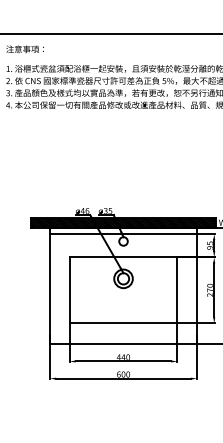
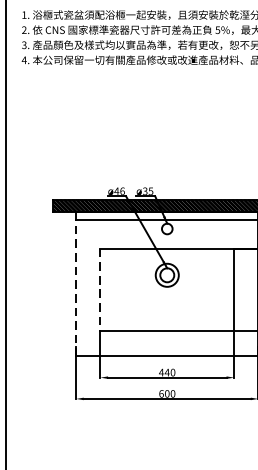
line: (50, 286) -> (76, 284), solid -> dashed
line: (69, 290) -> (100, 289), solid -> dashed

